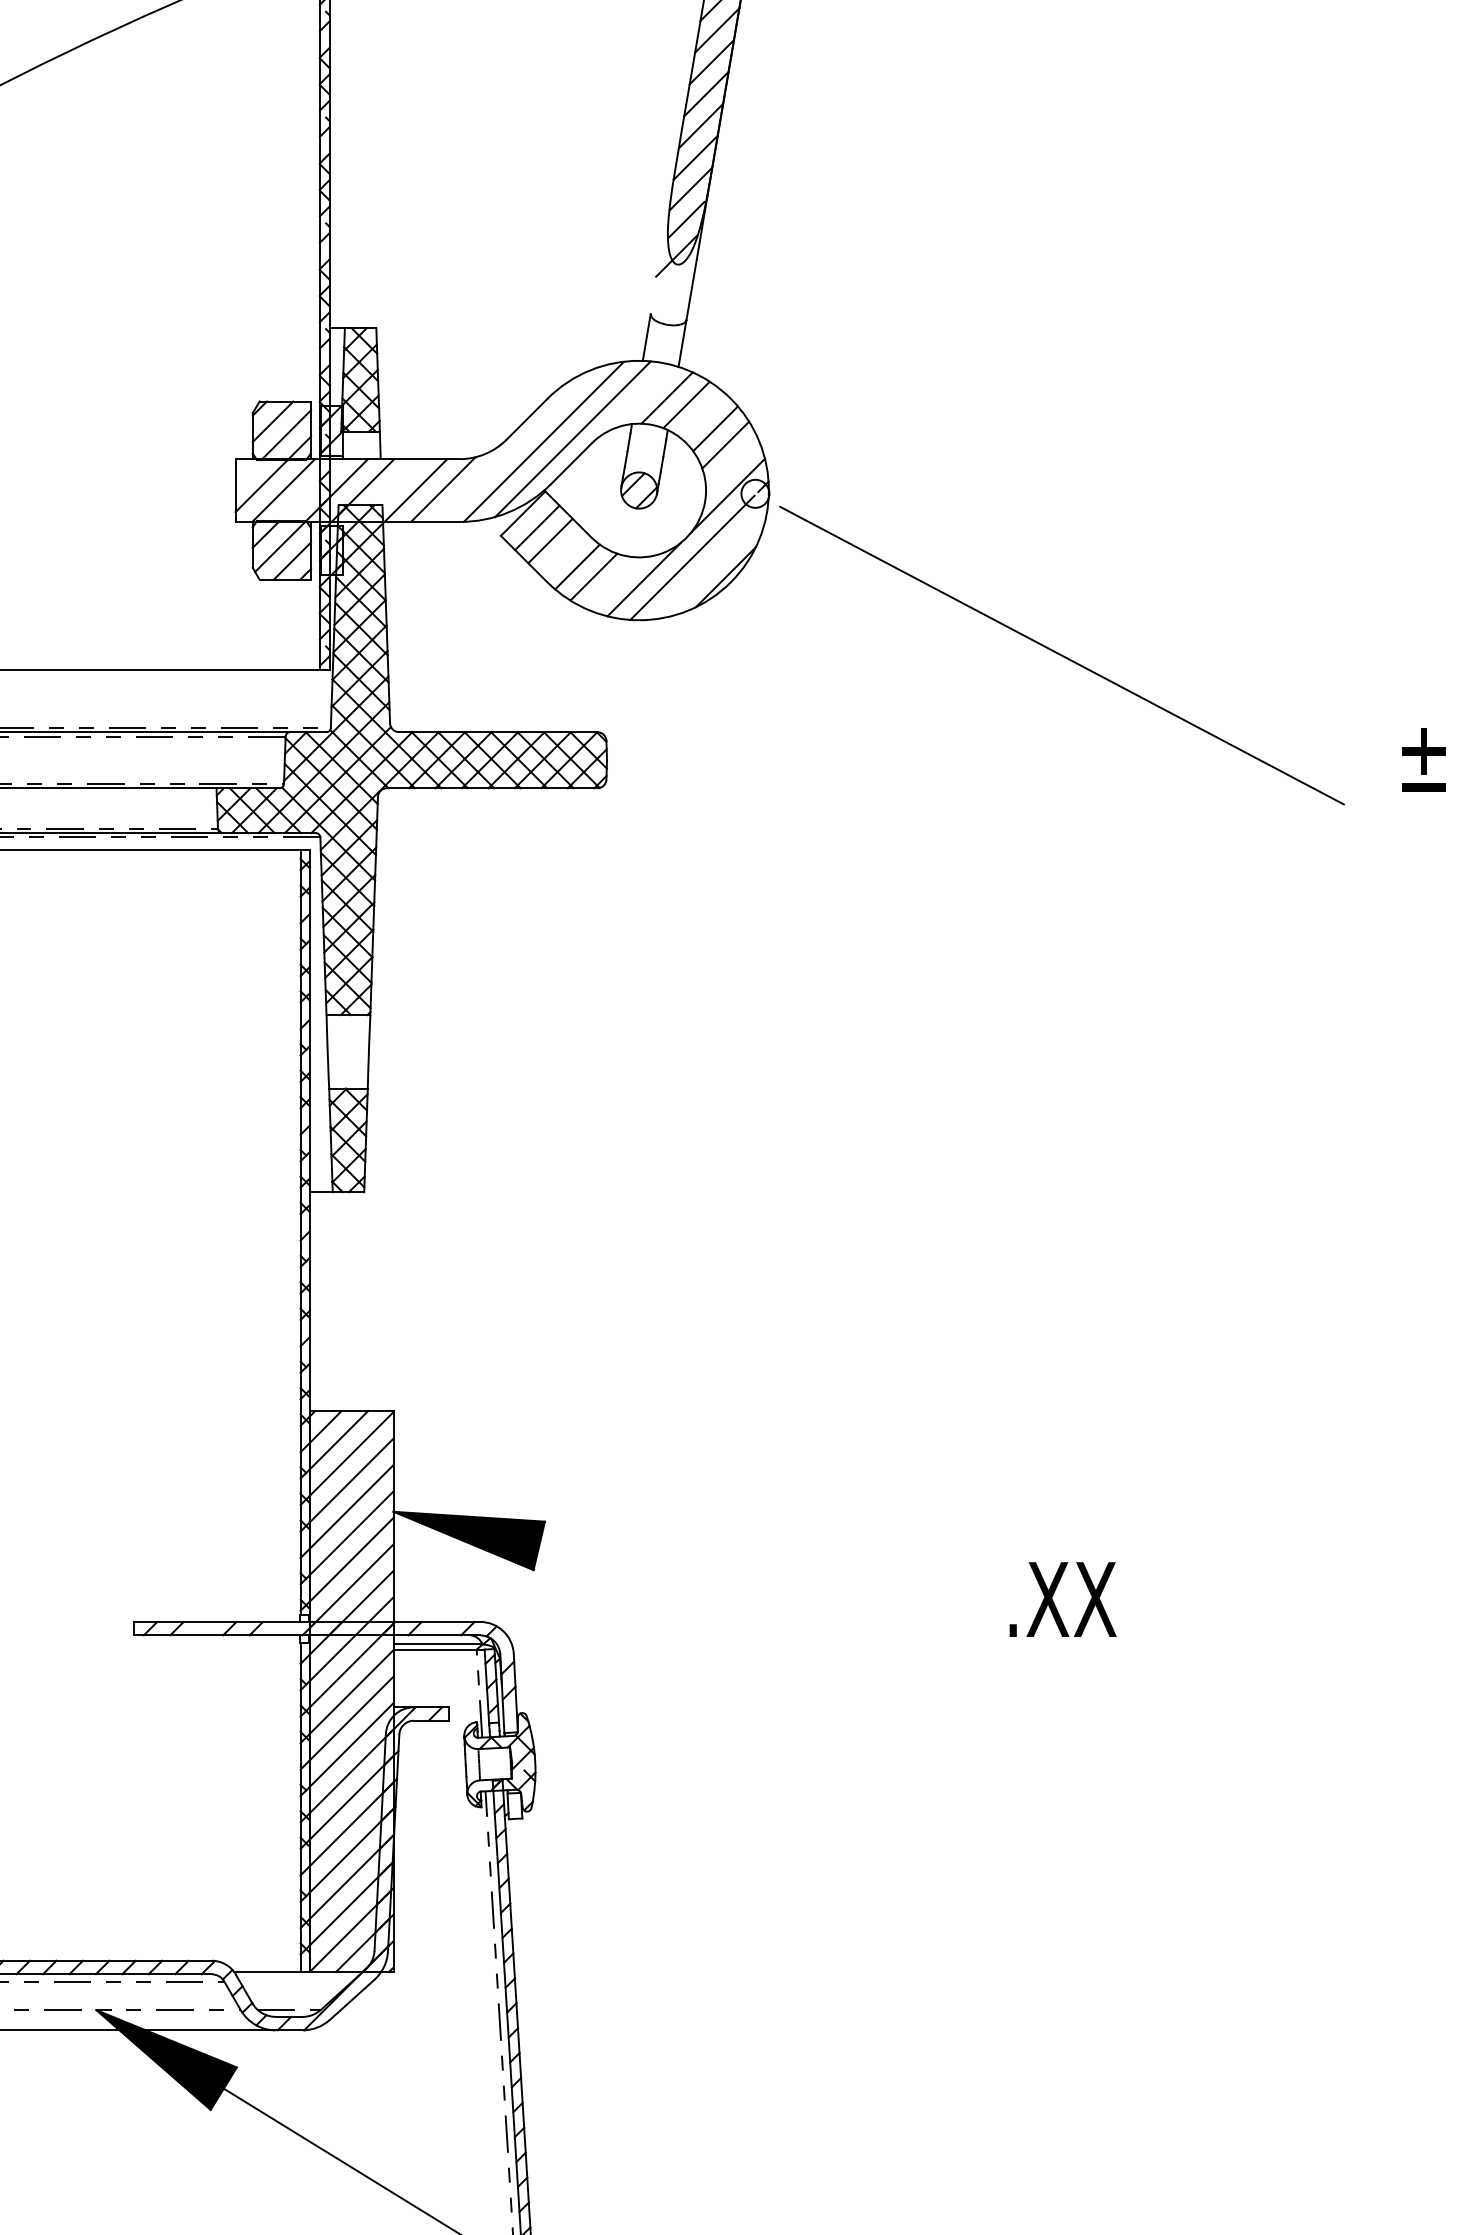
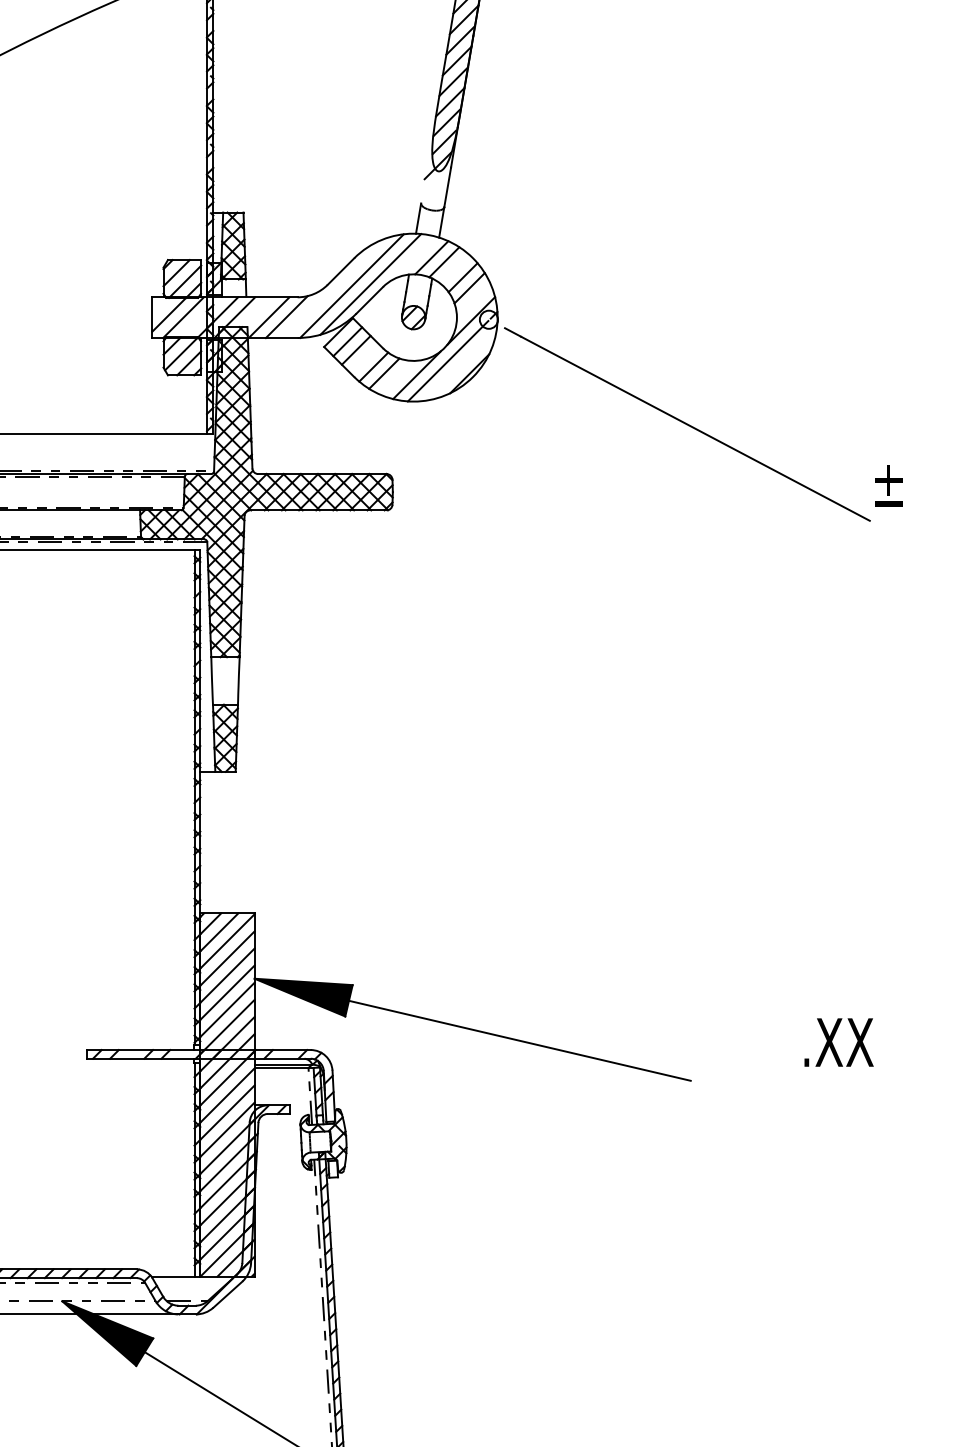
text: (1423, 759) -> (888, 485), moved
text: (1062, 1599) -> (838, 1042), moved
line: (802, 1607) -> (519, 1040), added

